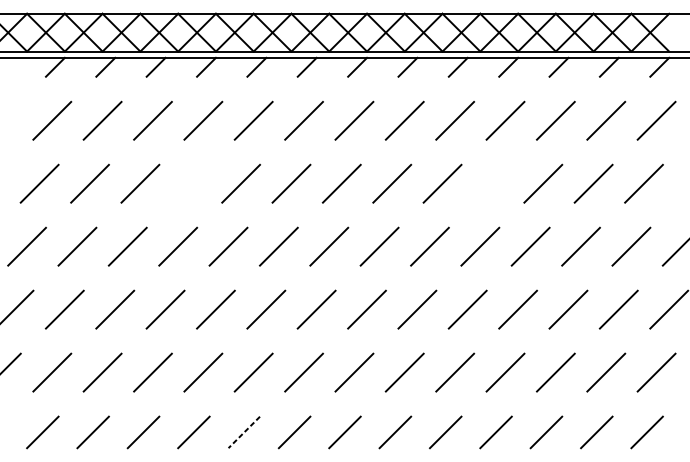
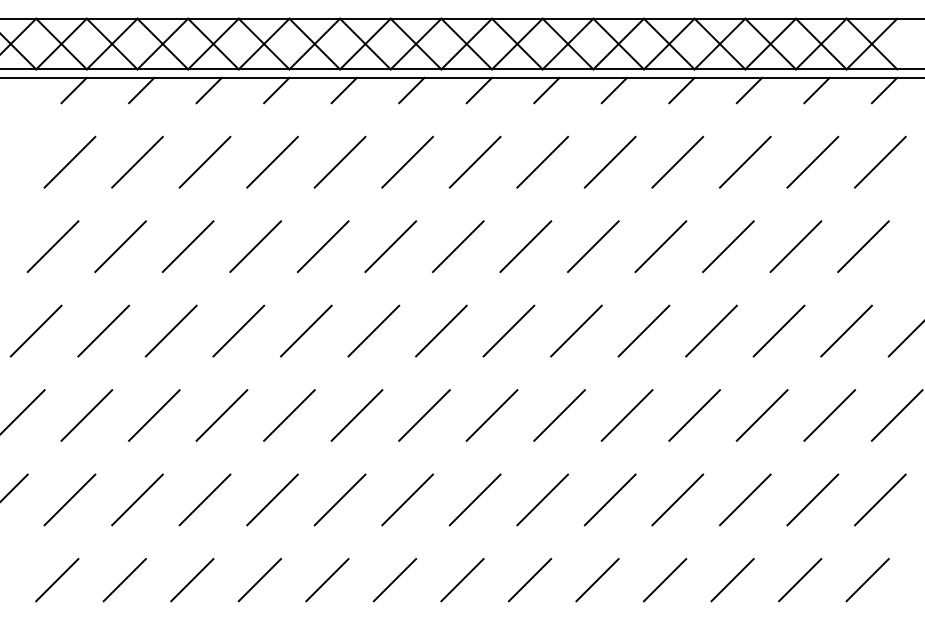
line: (190, 183) -> (255, 246), added
line: (492, 183) -> (660, 246), added
line: (244, 432) -> (327, 580), dashed -> solid

